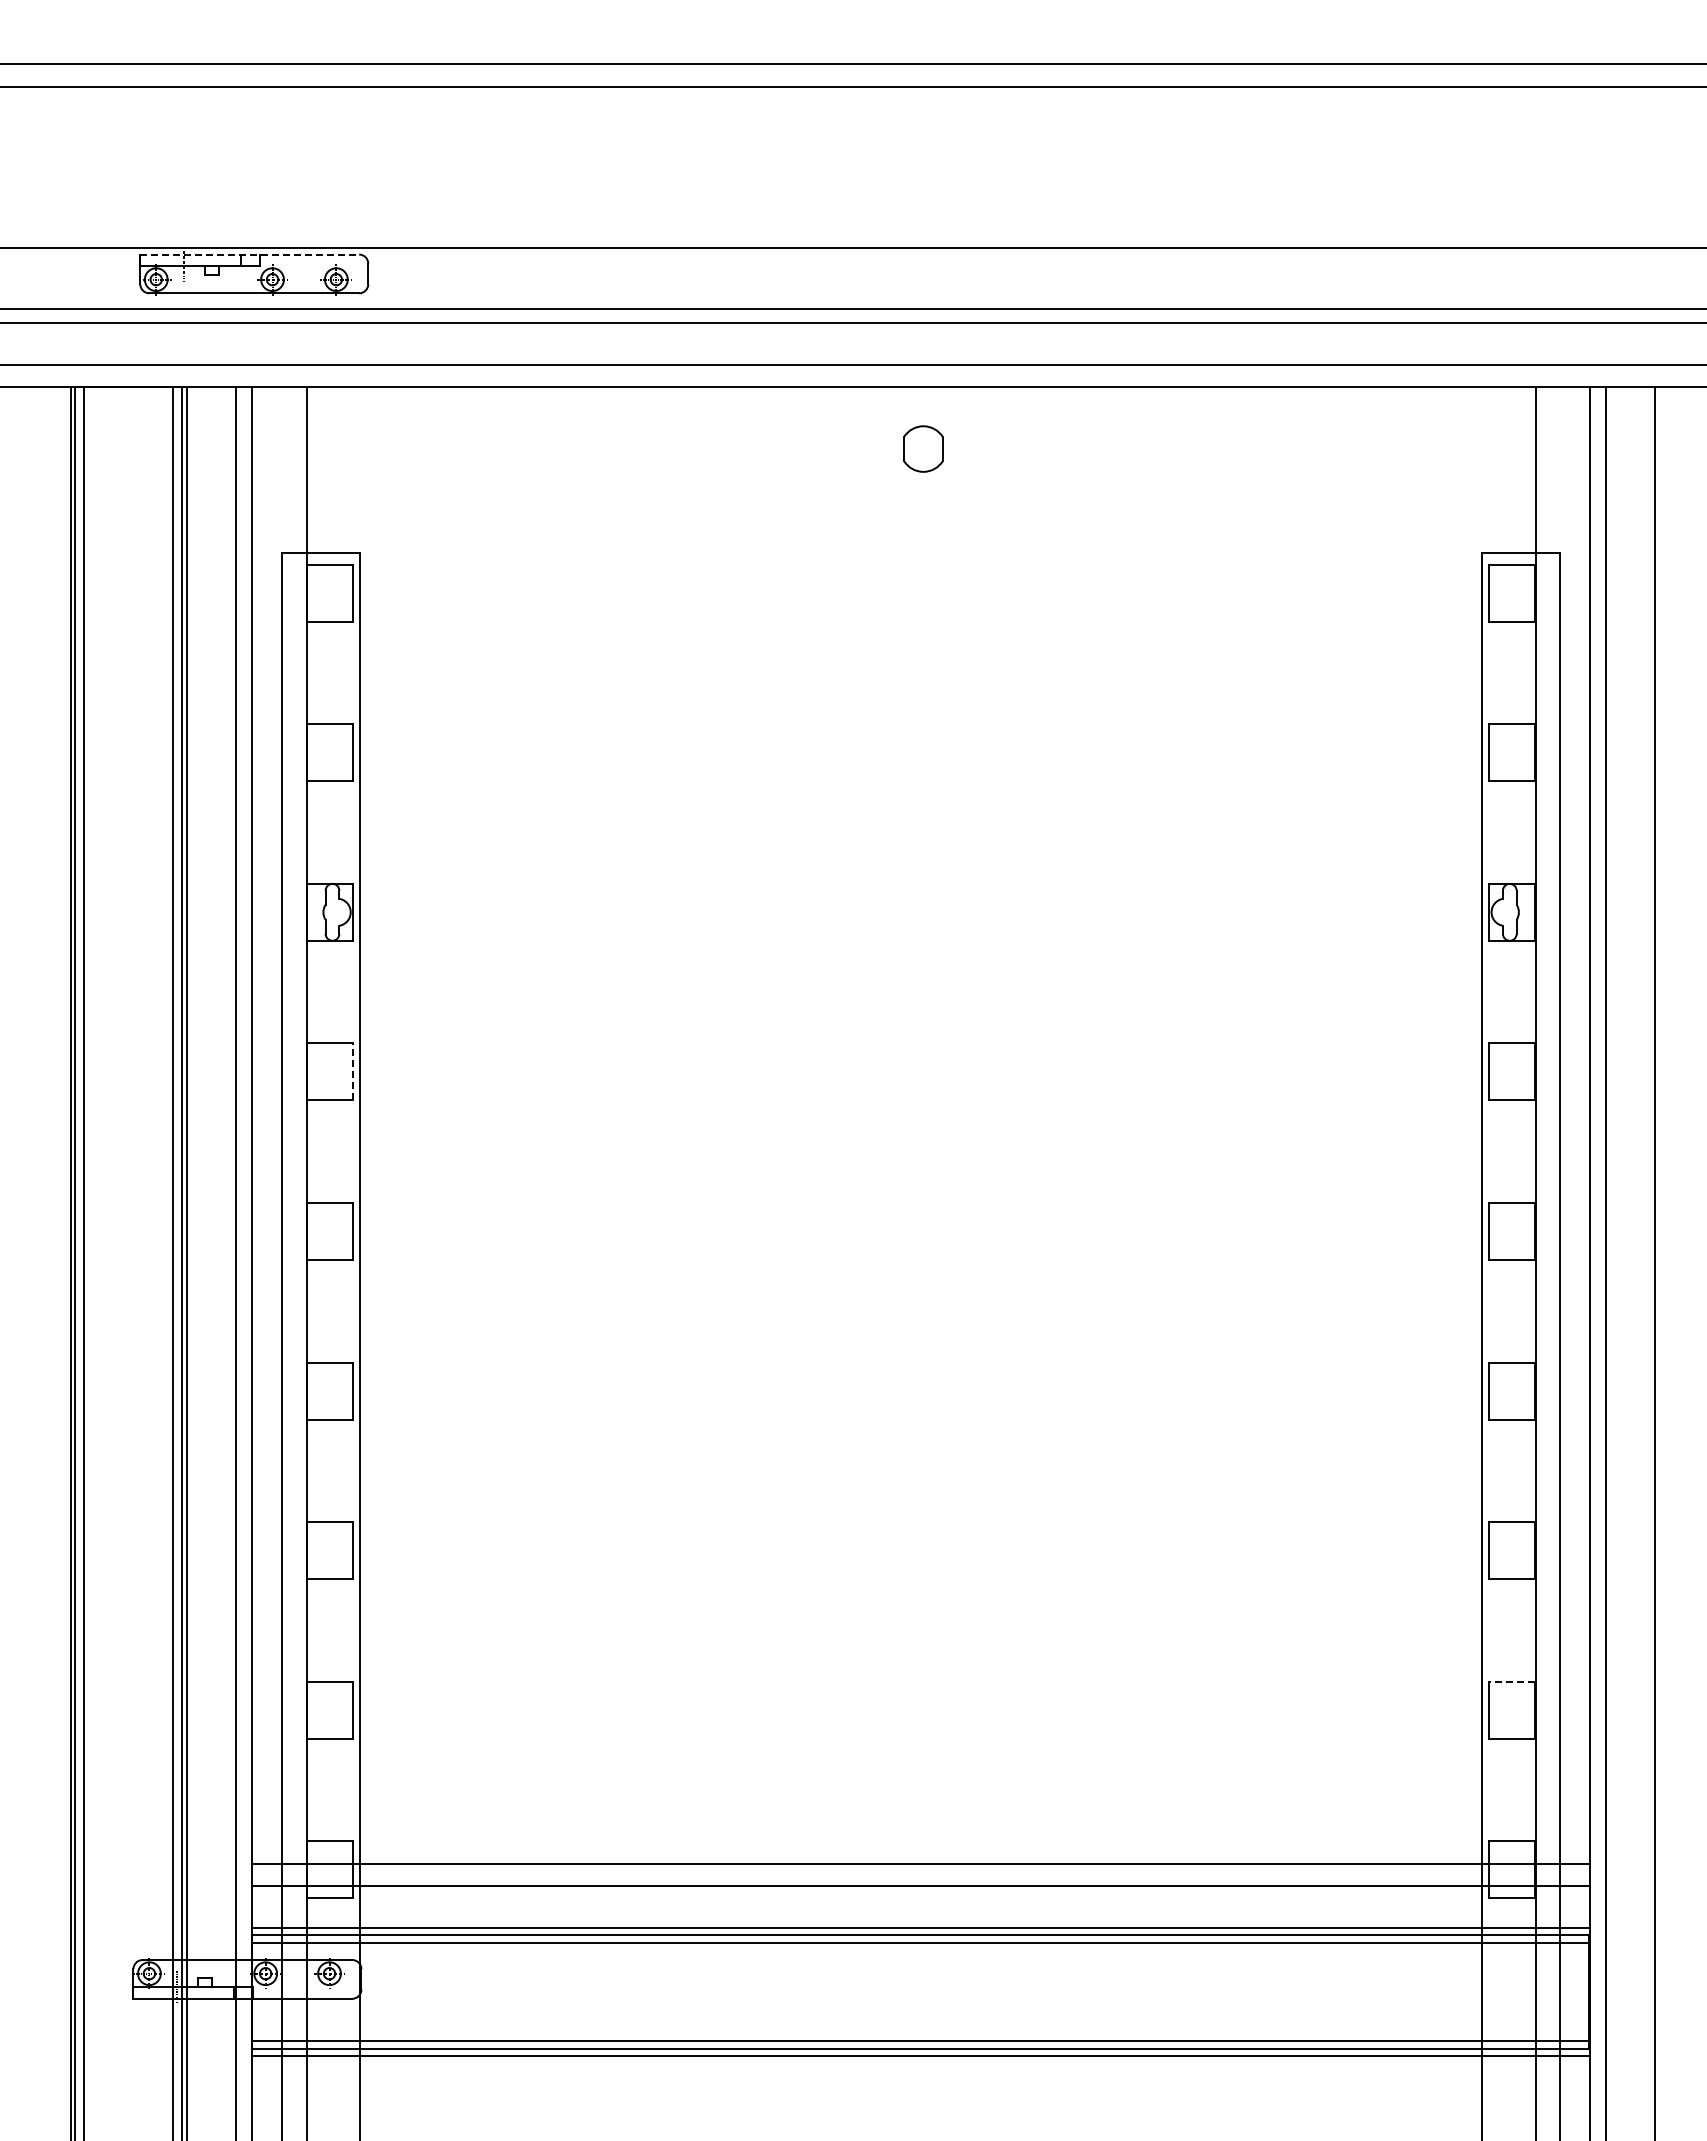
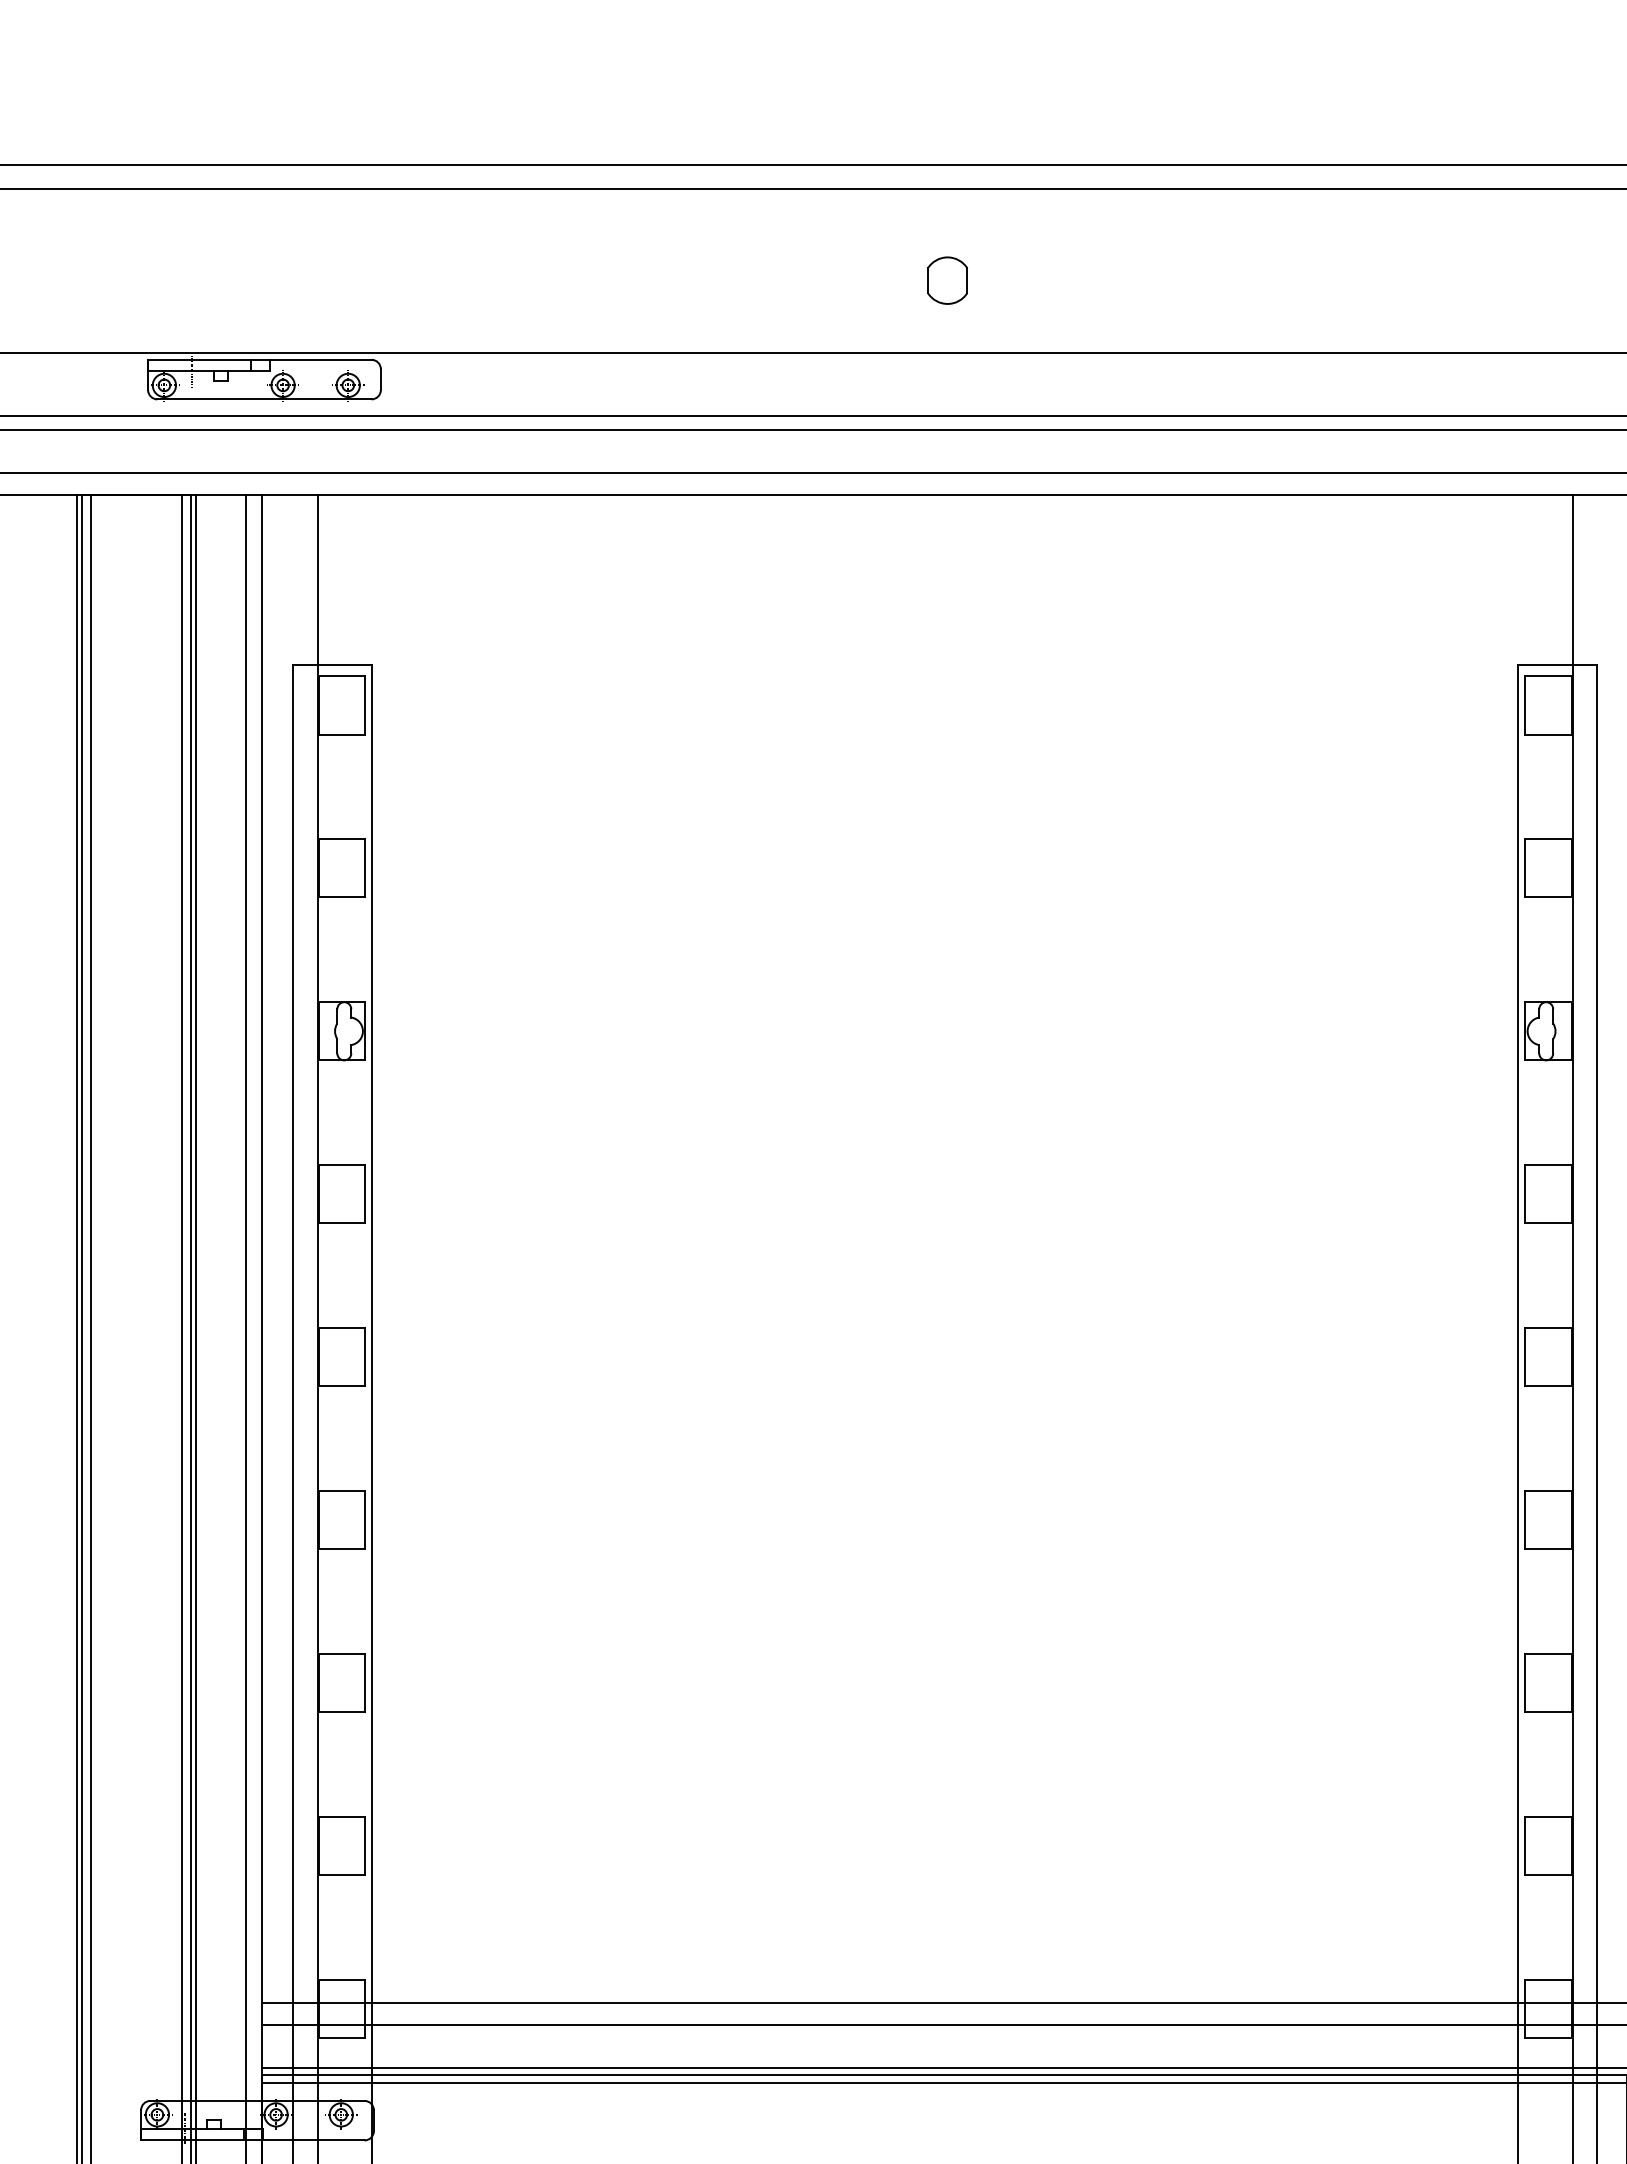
line: (250, 254) -> (260, 359), dashed -> solid
part: (923, 448) -> (947, 280), moved
line: (353, 1071) -> (365, 1193), dashed -> solid
line: (1512, 1681) -> (1548, 1816), dashed -> solid

